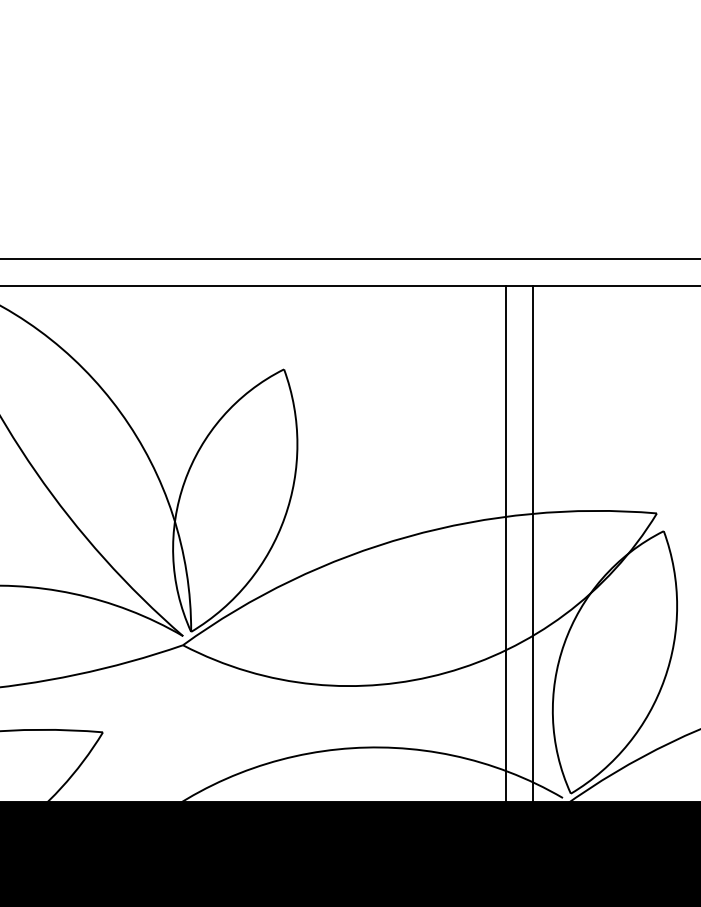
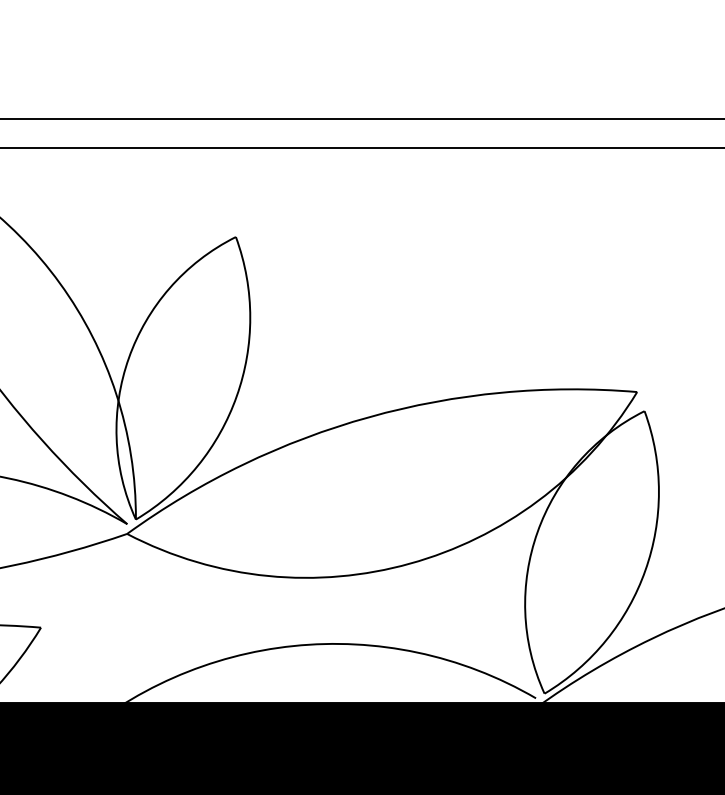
line: (506, 544) -> (475, 425), removed
line: (533, 544) -> (504, 425), removed

